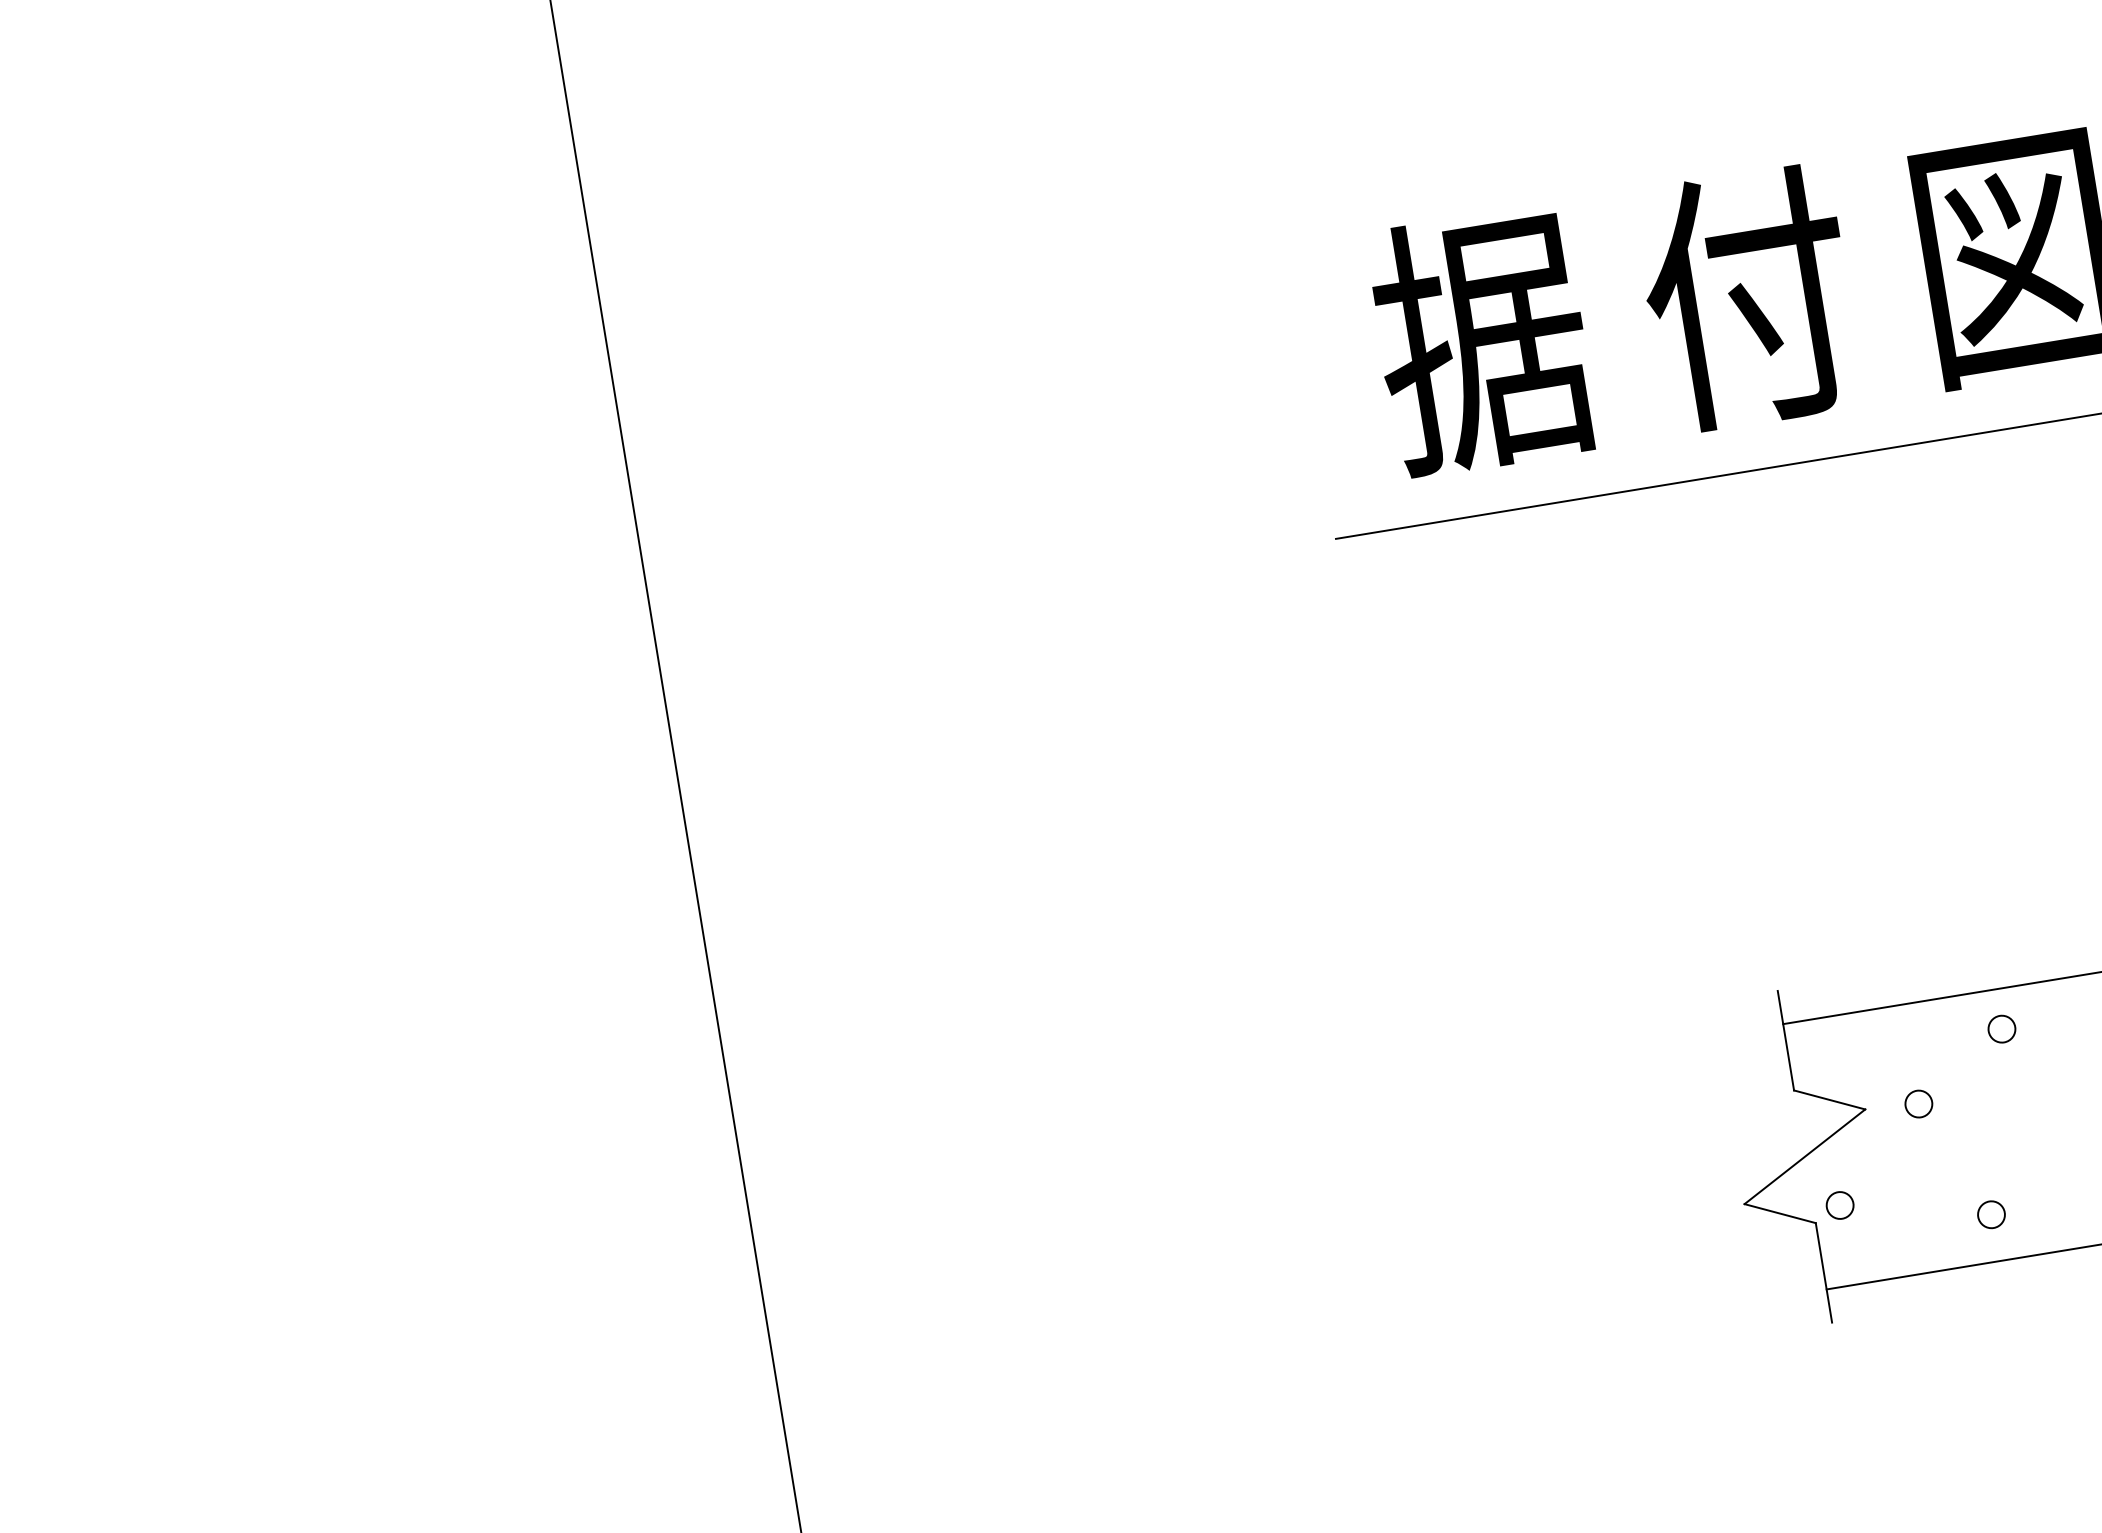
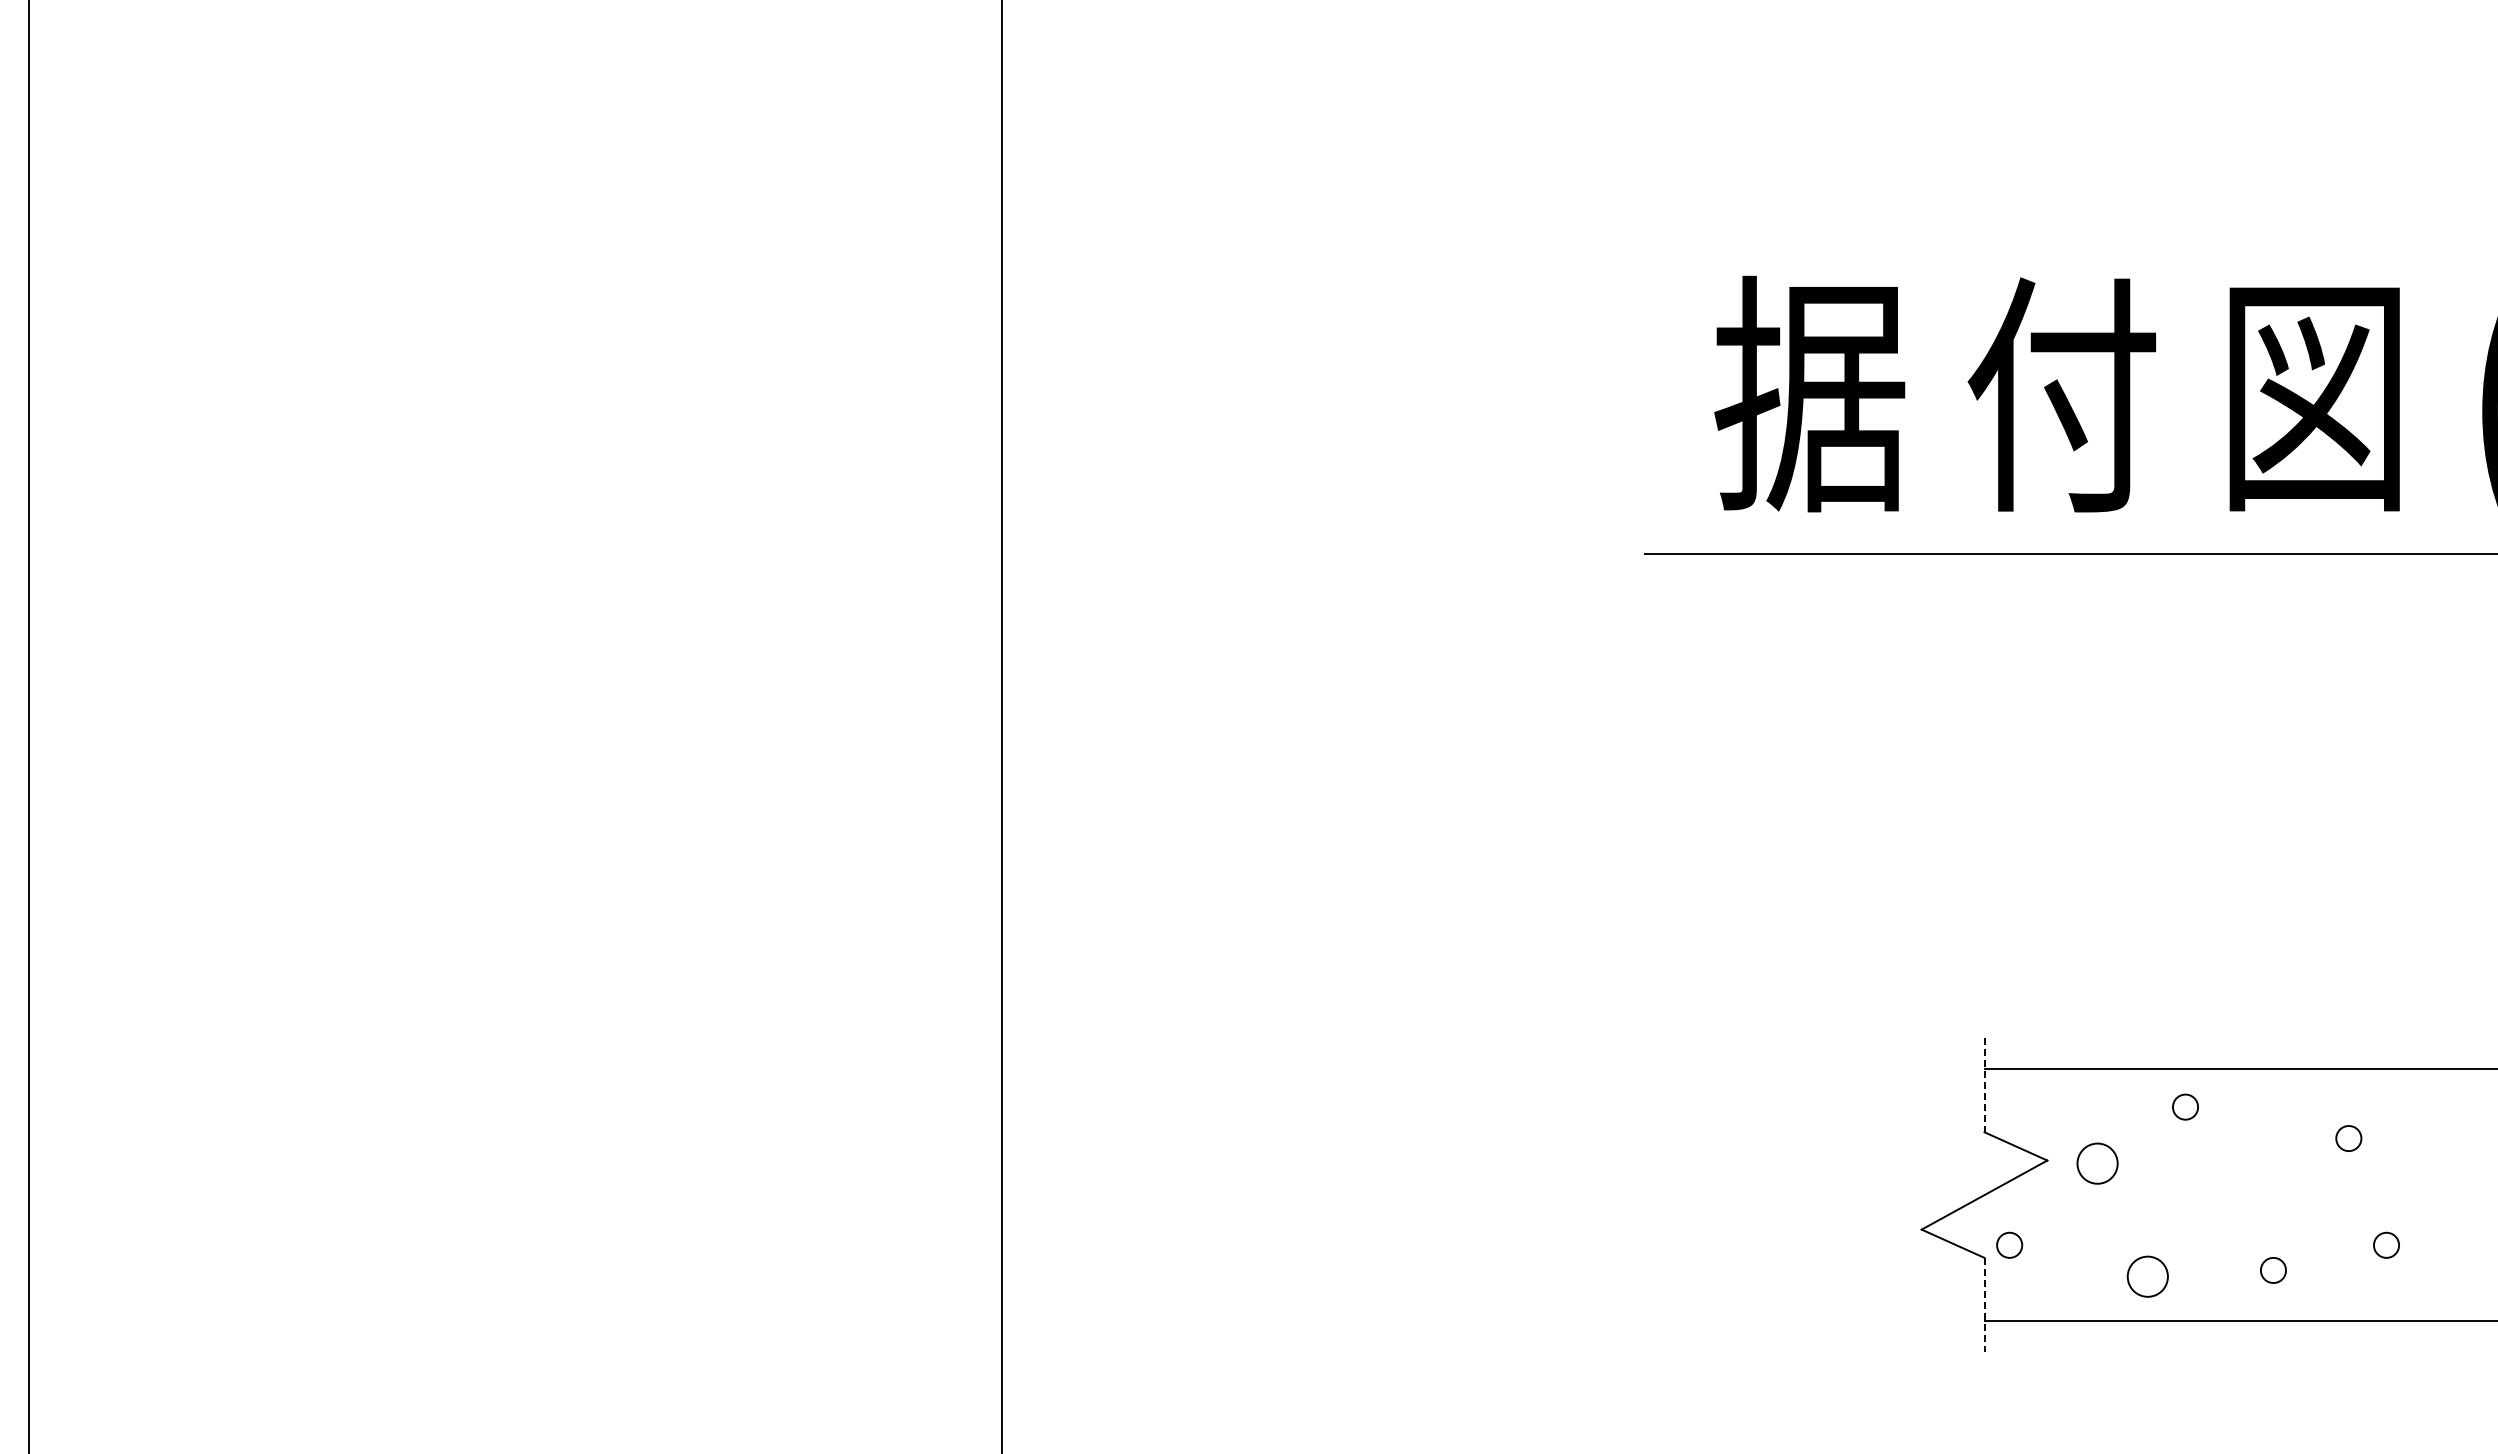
line: (1785, 1041) -> (1984, 1085), solid -> dashed
circle: (1918, 1103) -> (2097, 1163), size x1.6
circle: (1991, 1214) -> (2147, 1276), size x1.6
line: (1823, 1273) -> (1984, 1305), solid -> dashed

